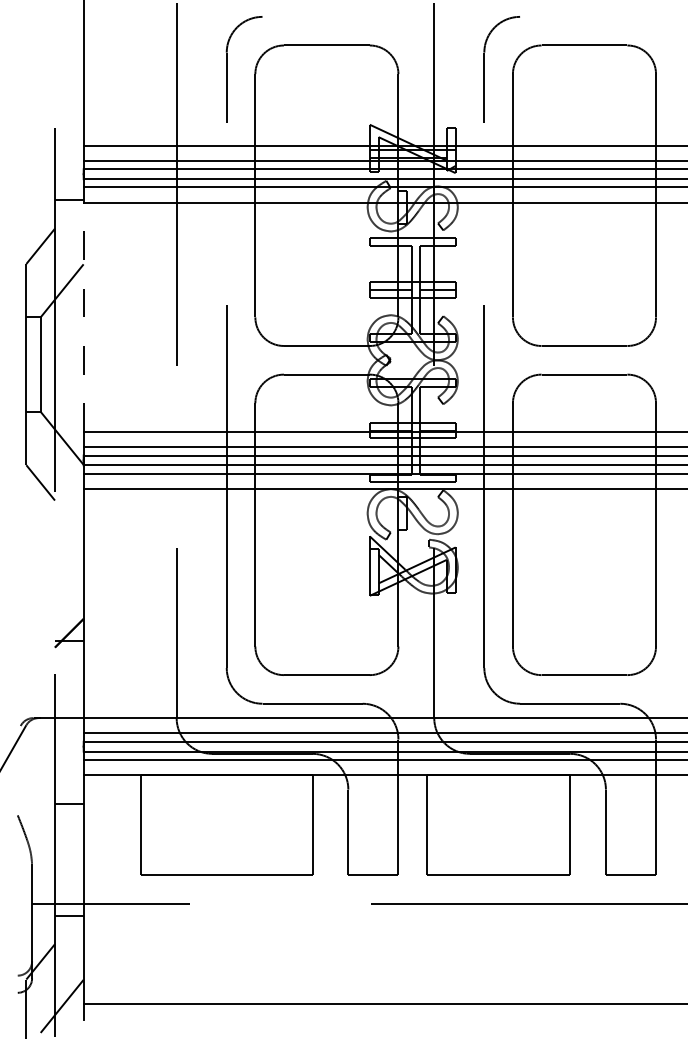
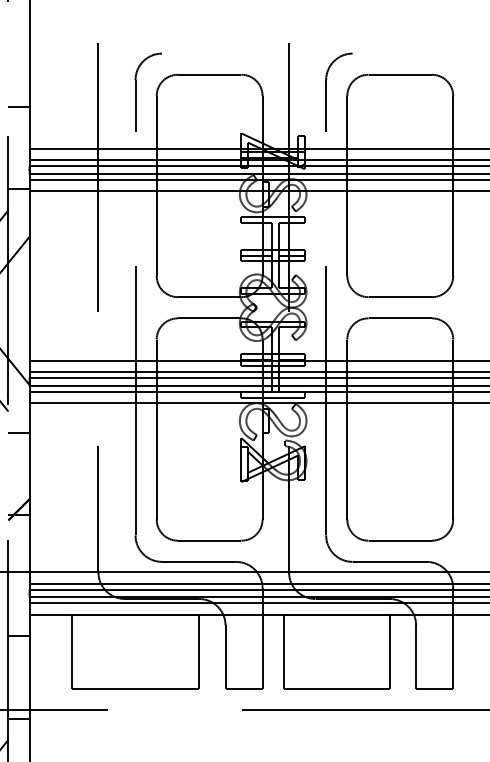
line: (69, 88) -> (19, 106), added
line: (83, 316) -> (29, 275), dashed -> solid
line: (69, 529) -> (19, 432), added

